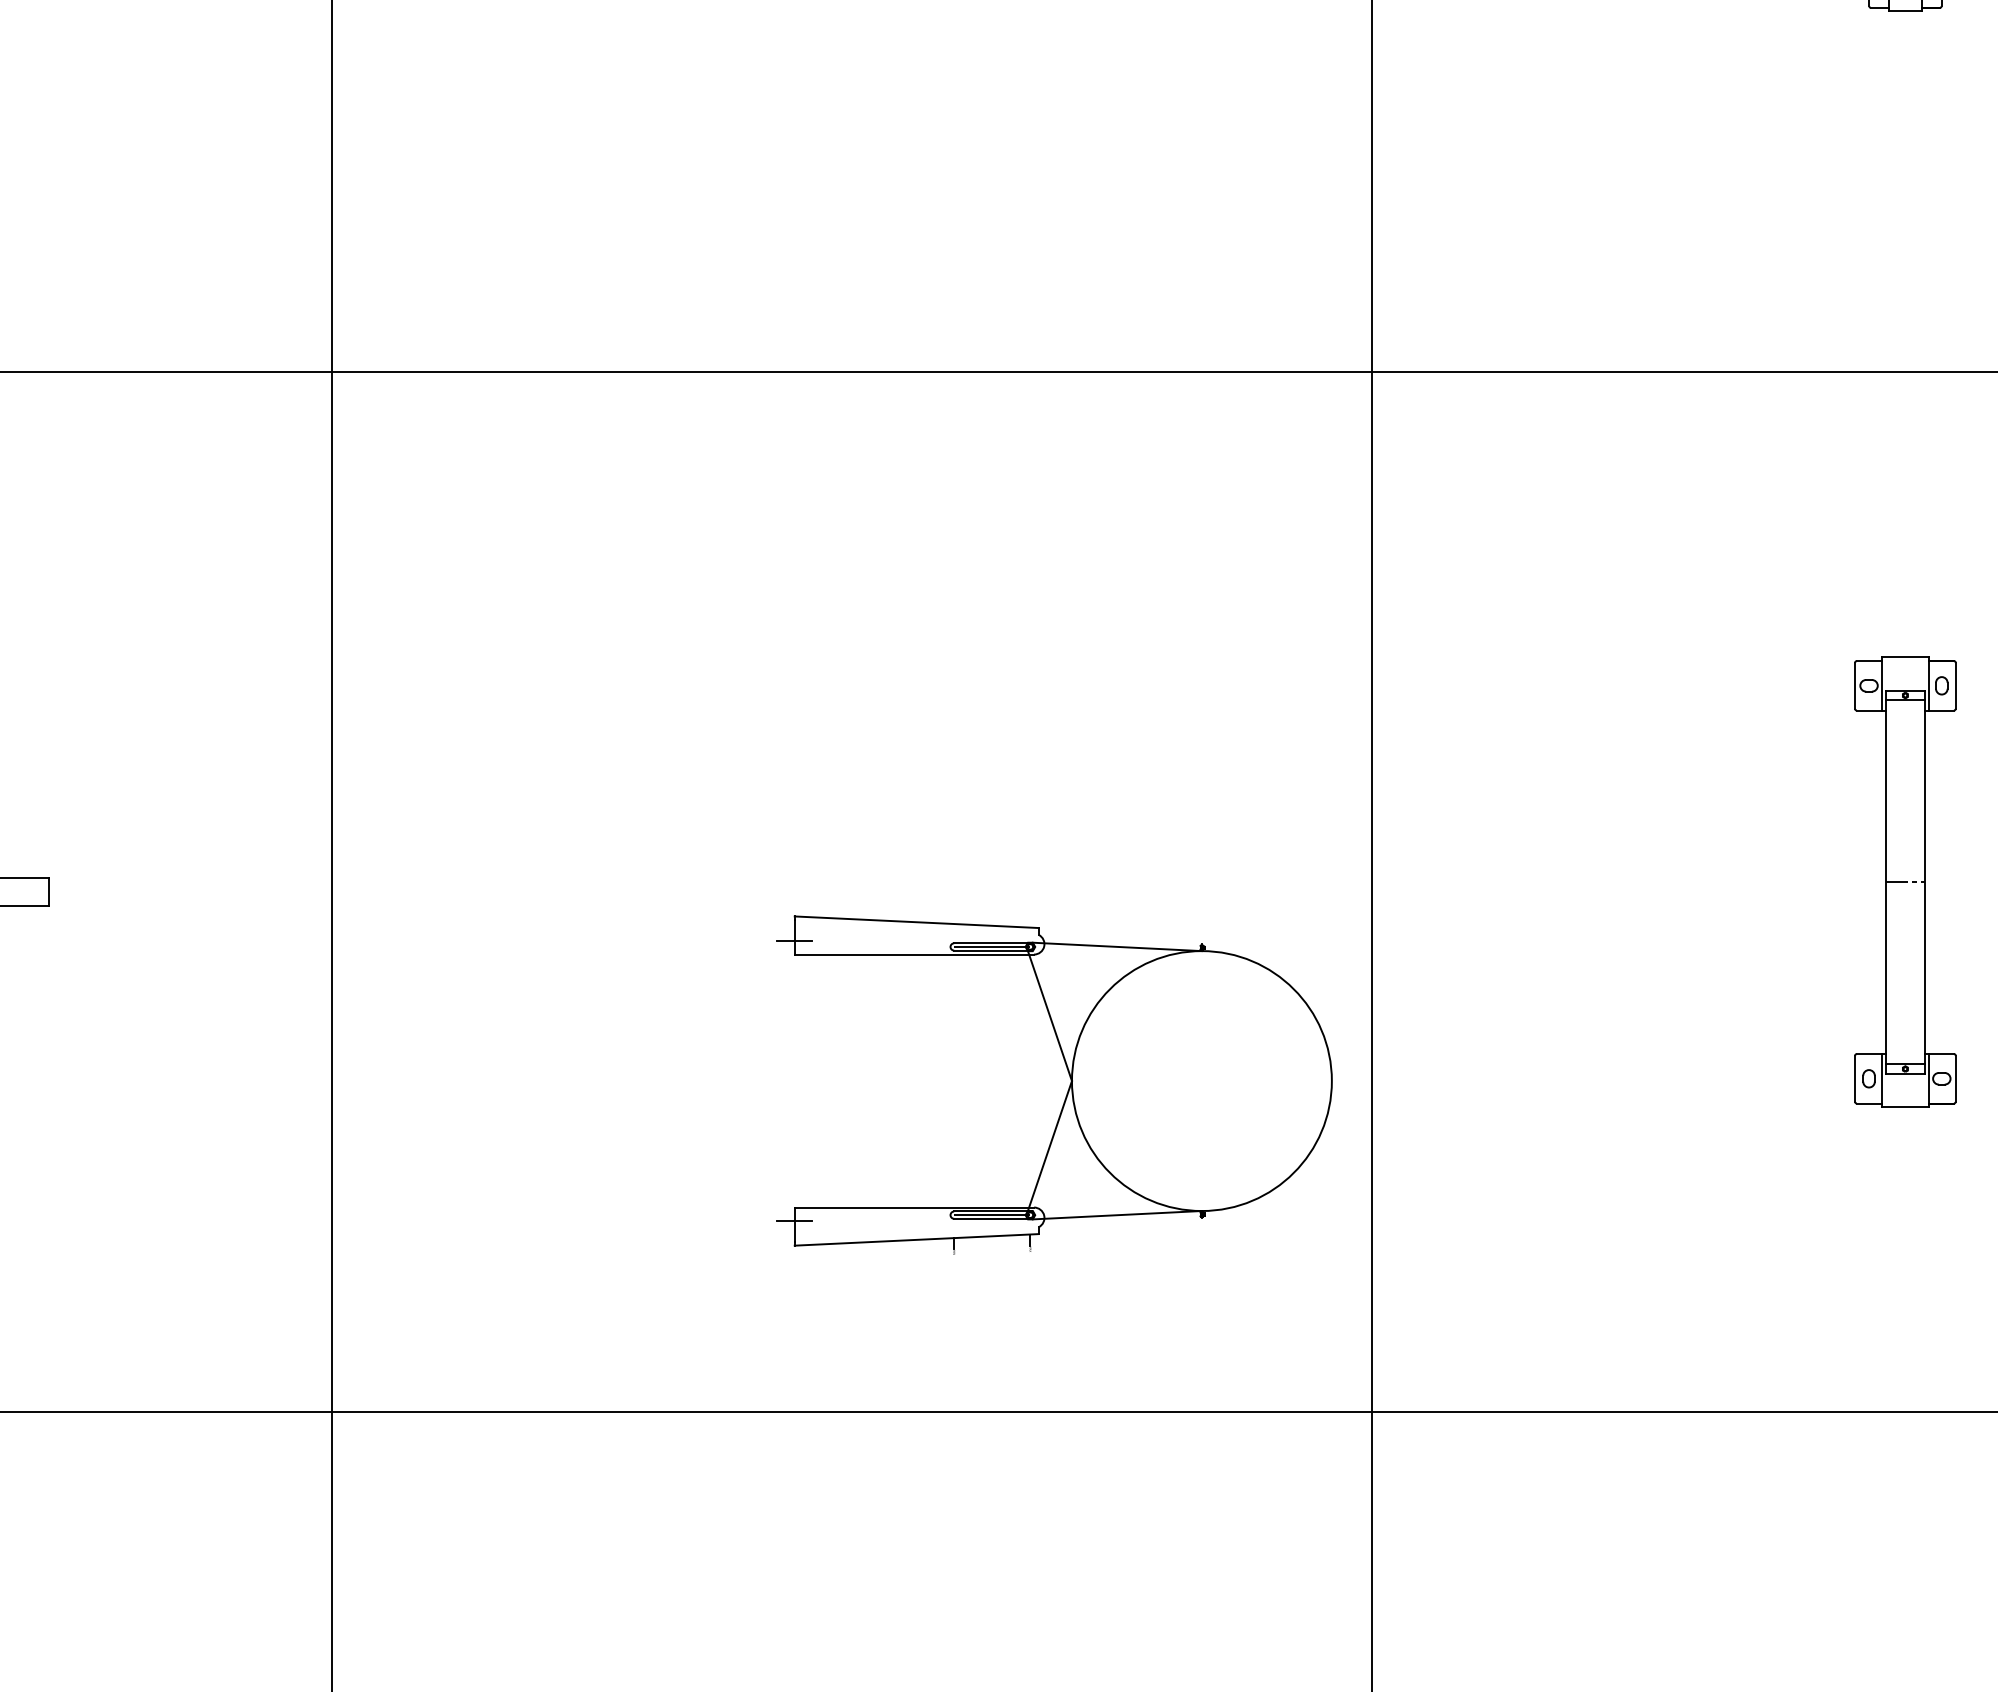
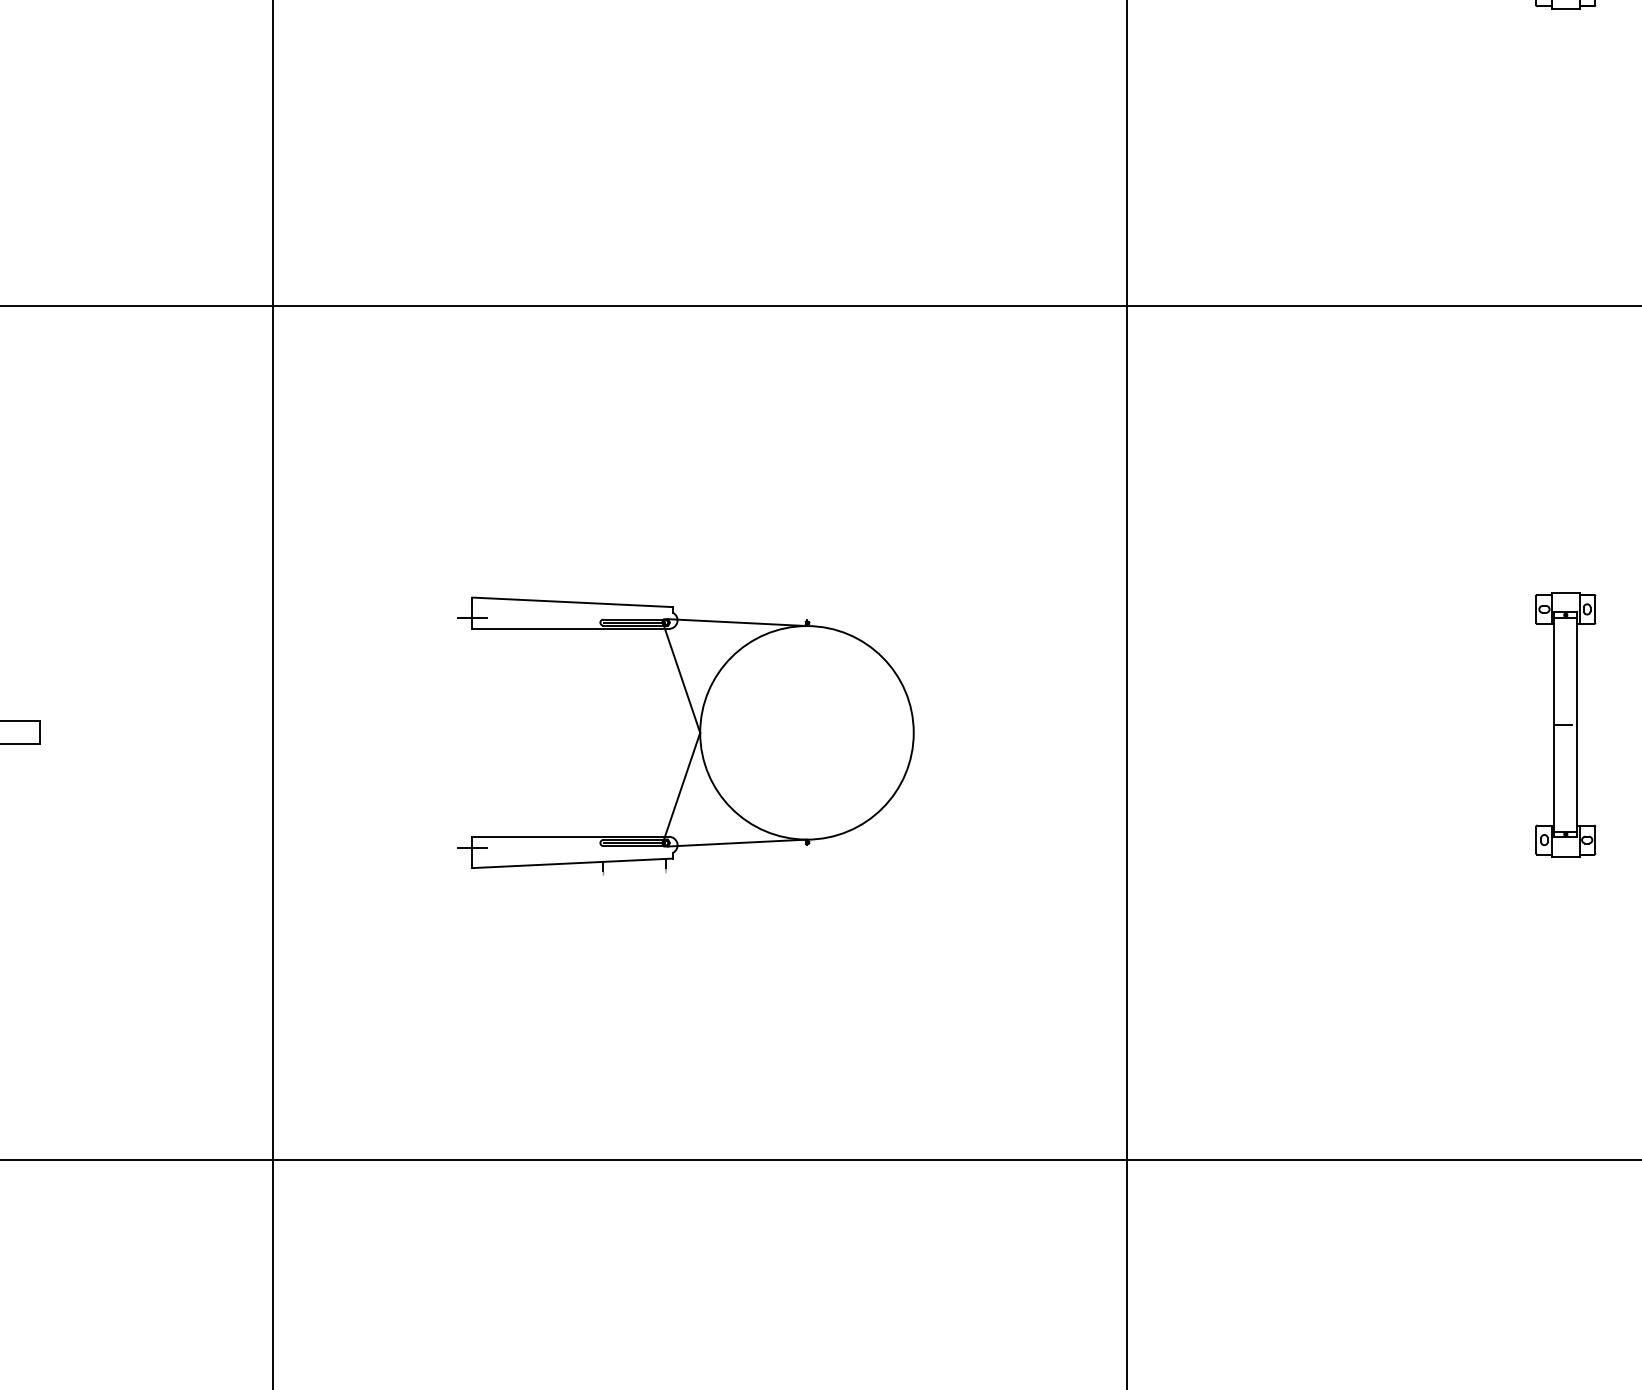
part: (1905, 881) -> (1565, 724), size x0.71
part: (1068, 1087) -> (697, 738), moved

